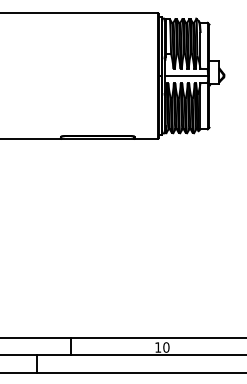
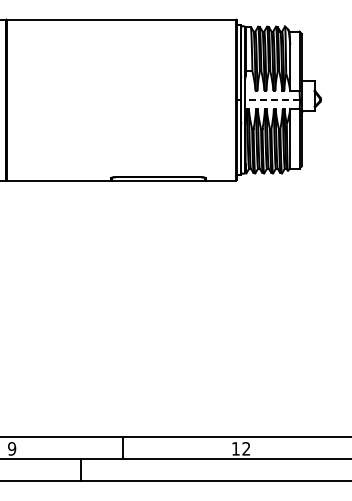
line: (186, 76) -> (272, 100), solid -> dashed
text: (166, 347) -> (246, 448), 10 -> 12

